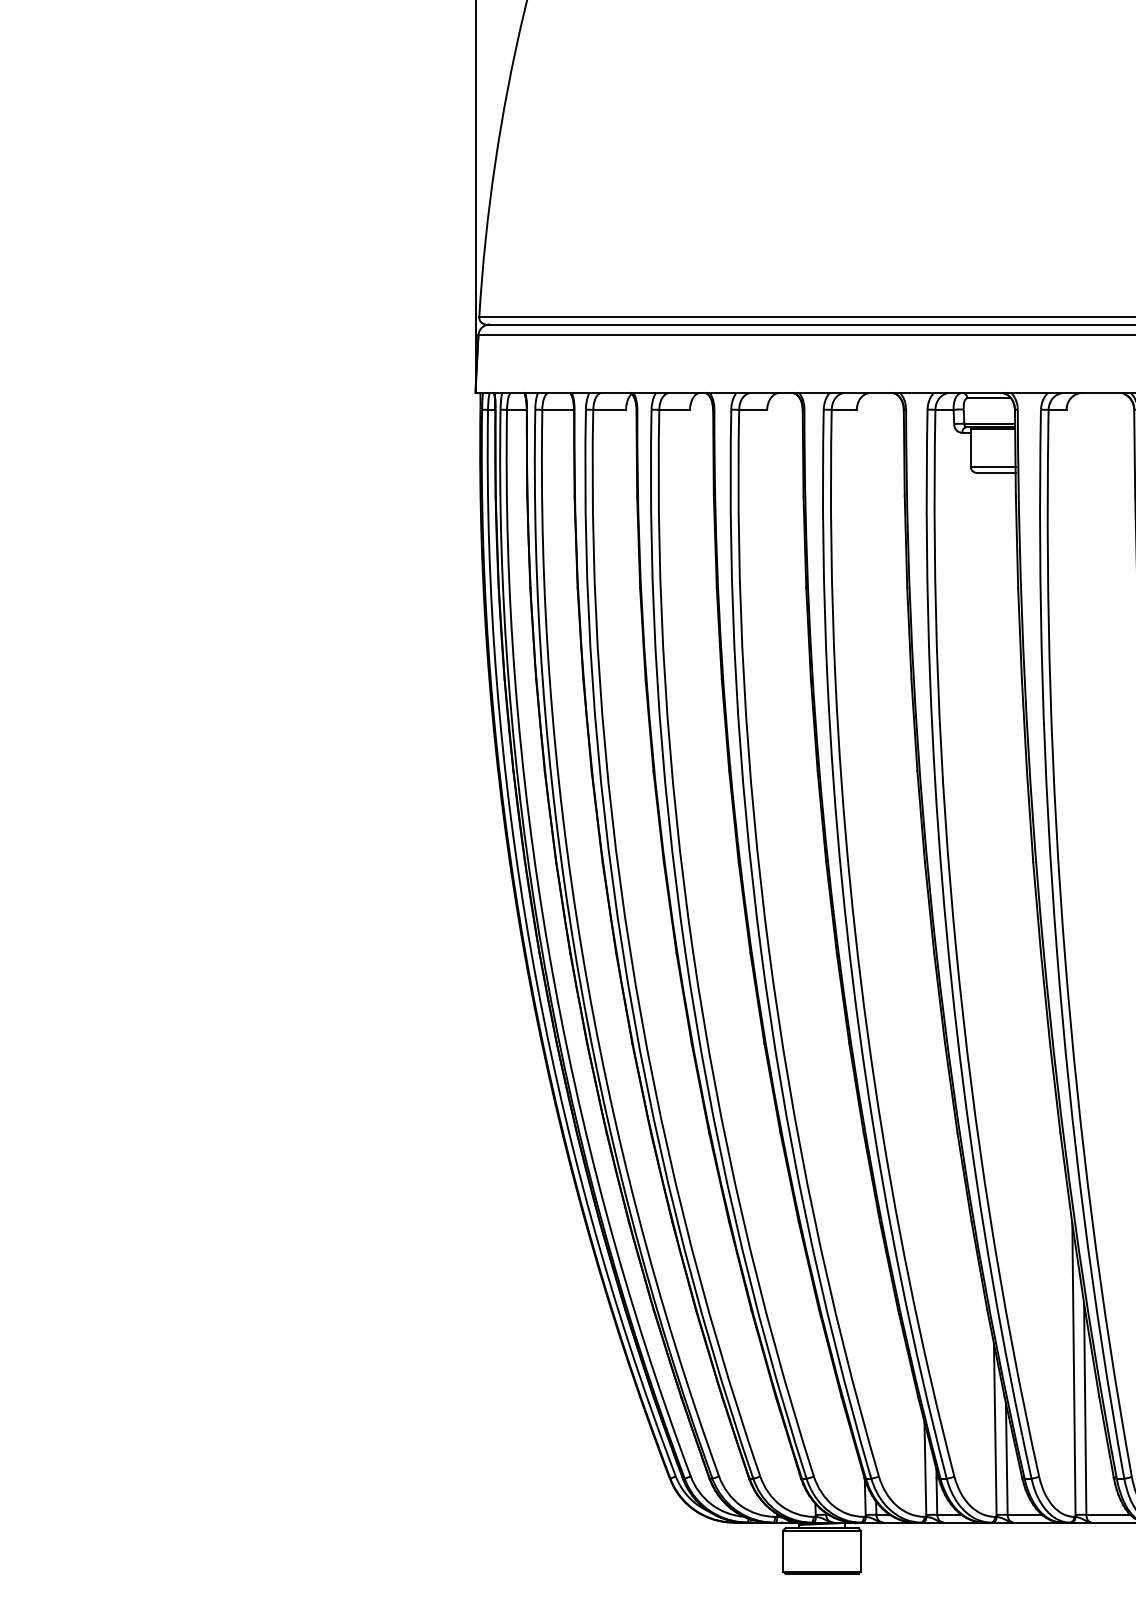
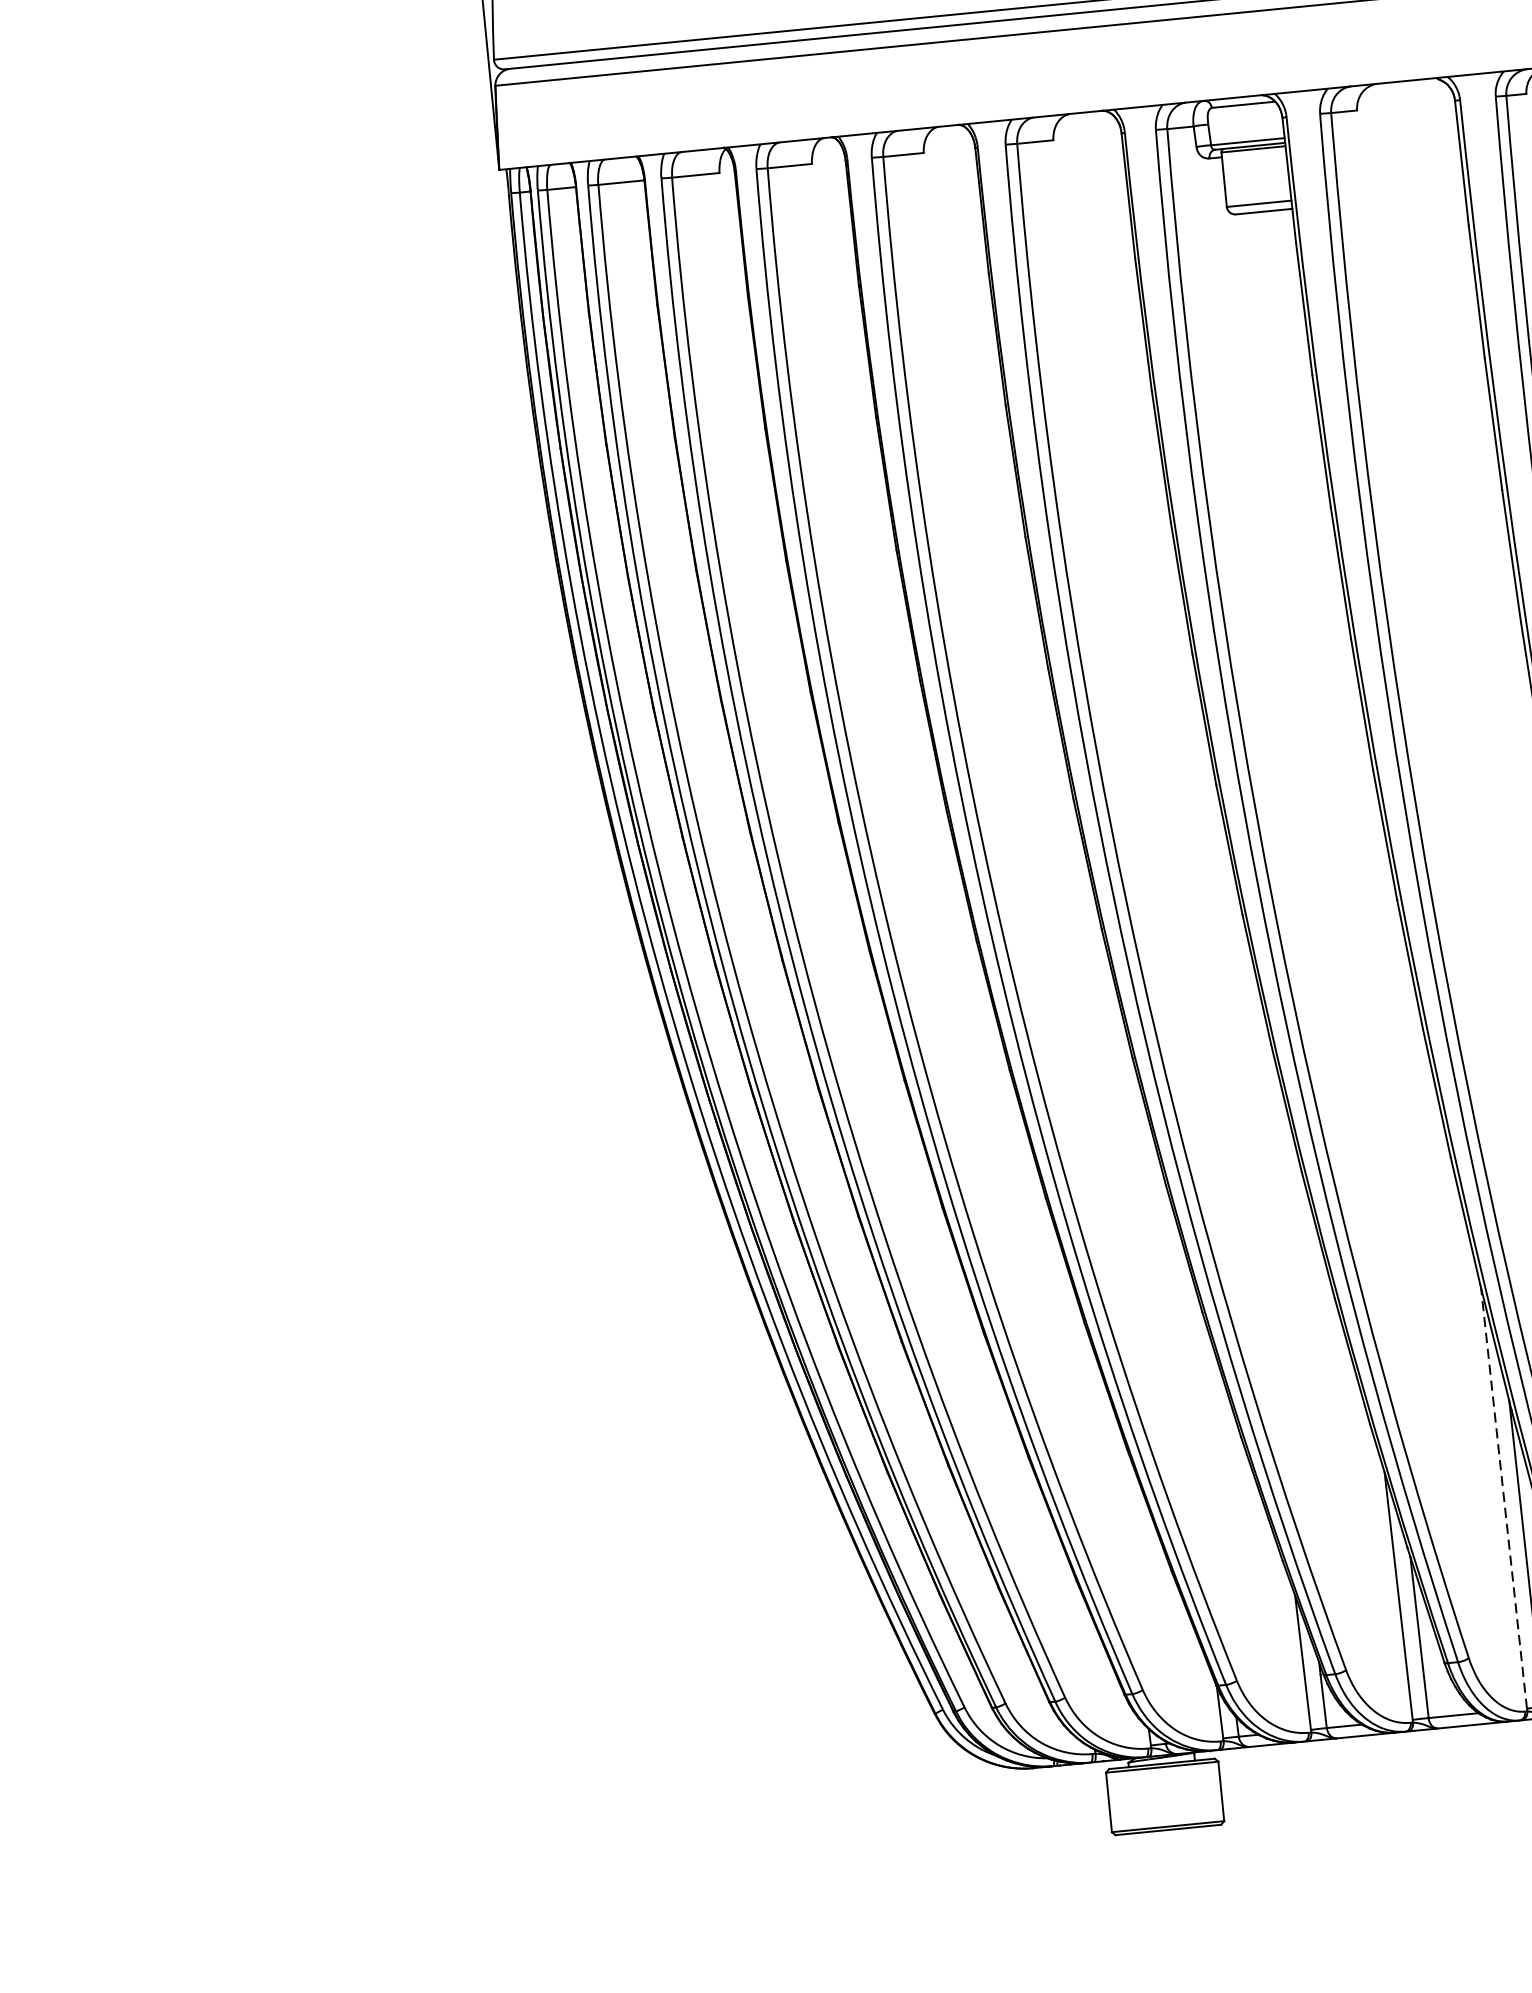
line: (1073, 1369) -> (1503, 1498), solid -> dashed

